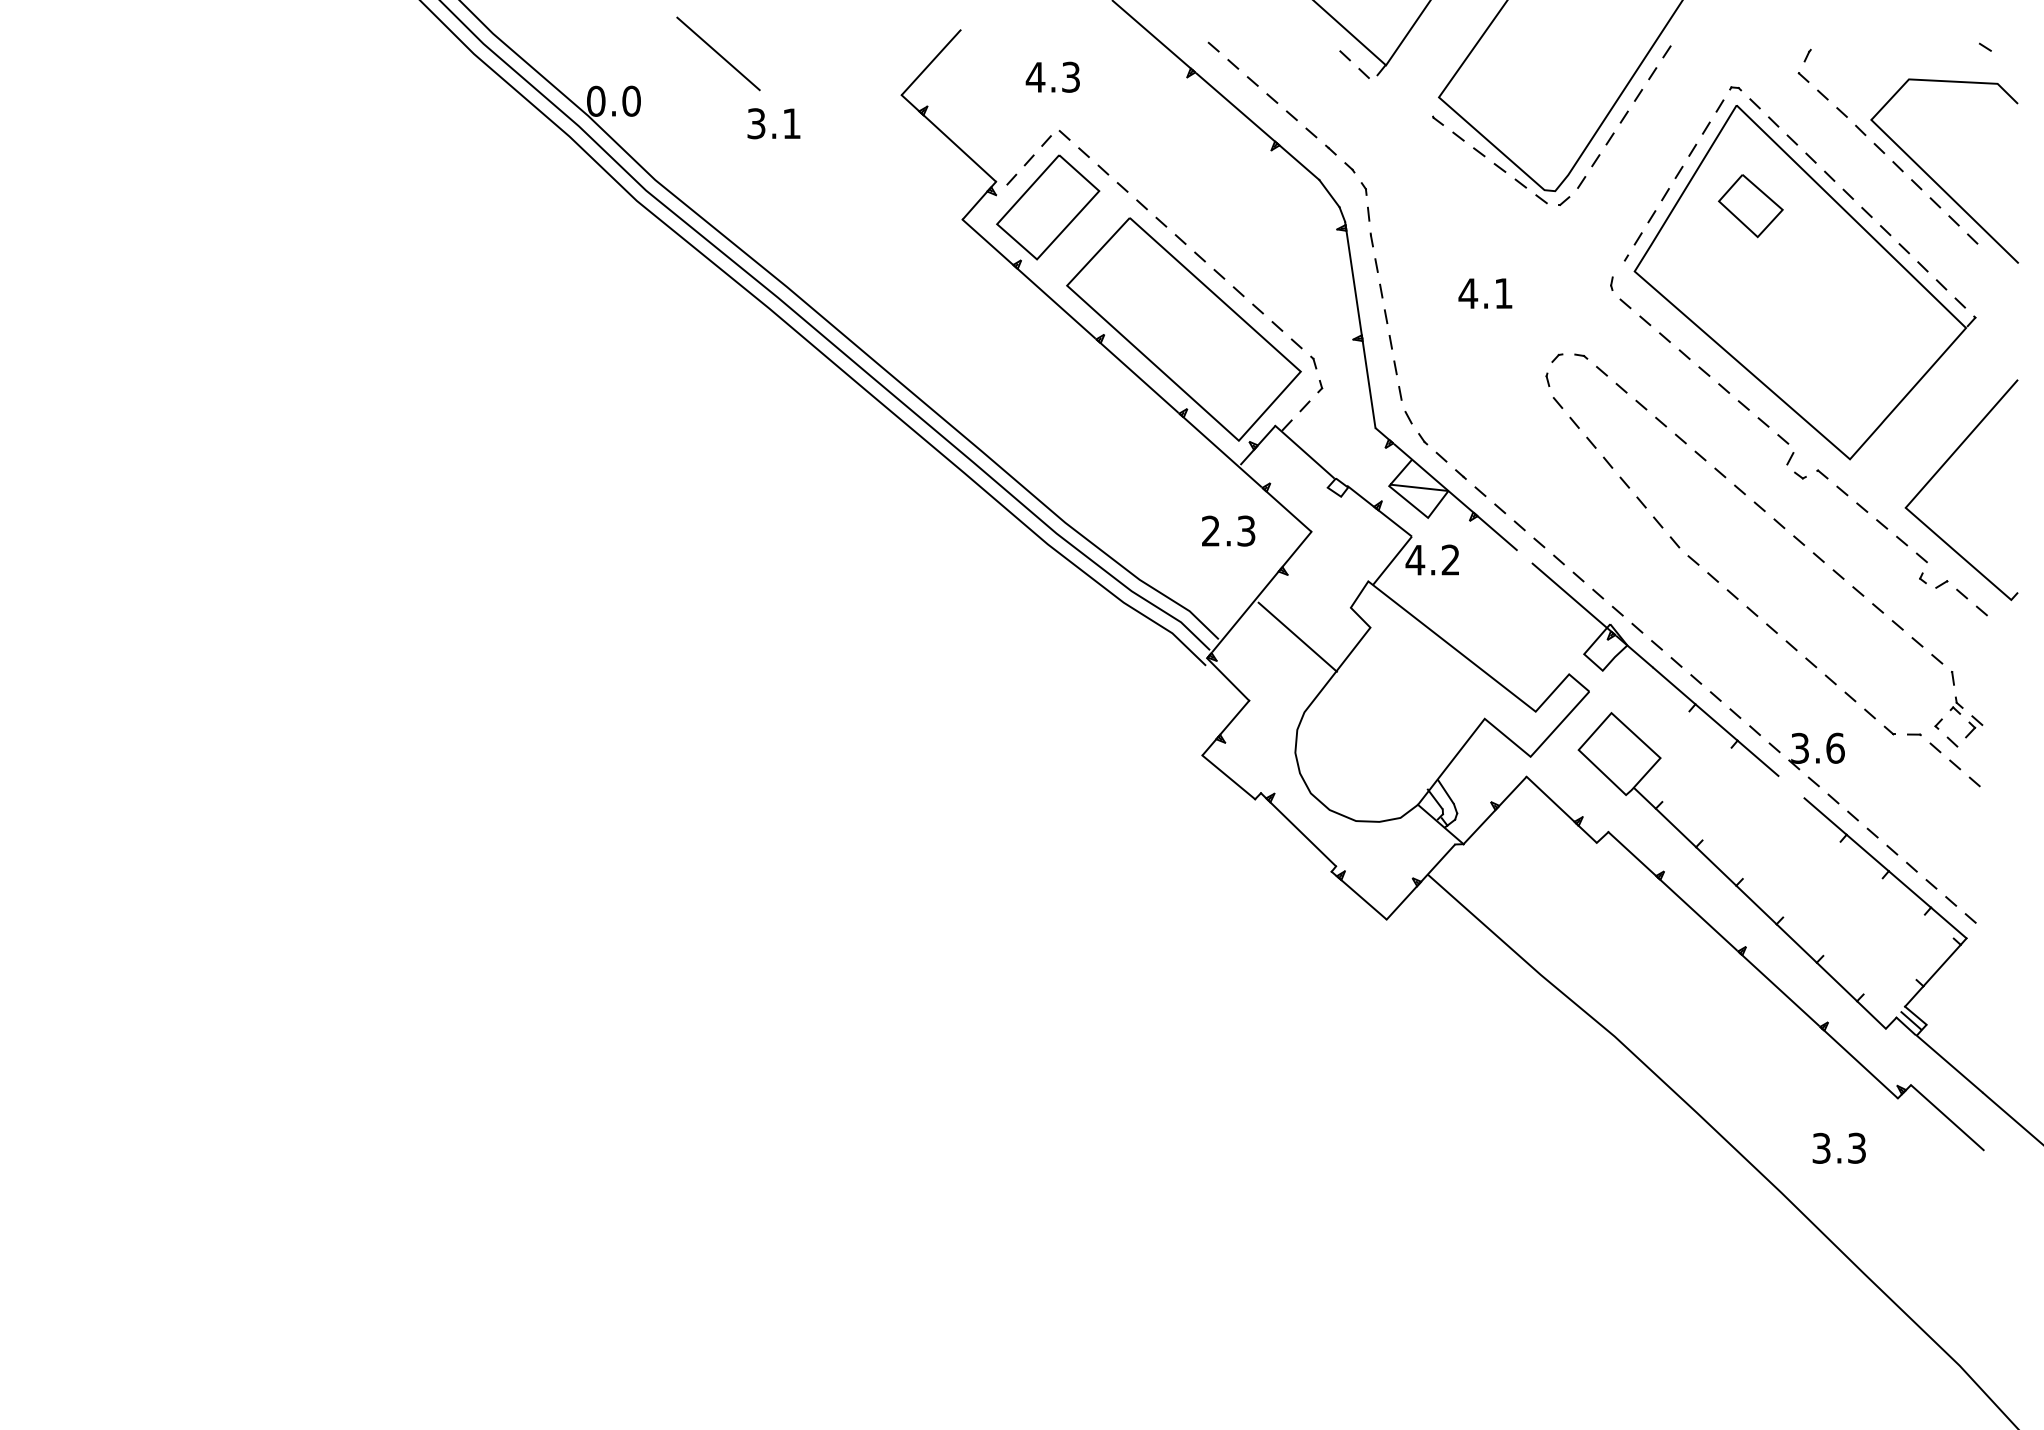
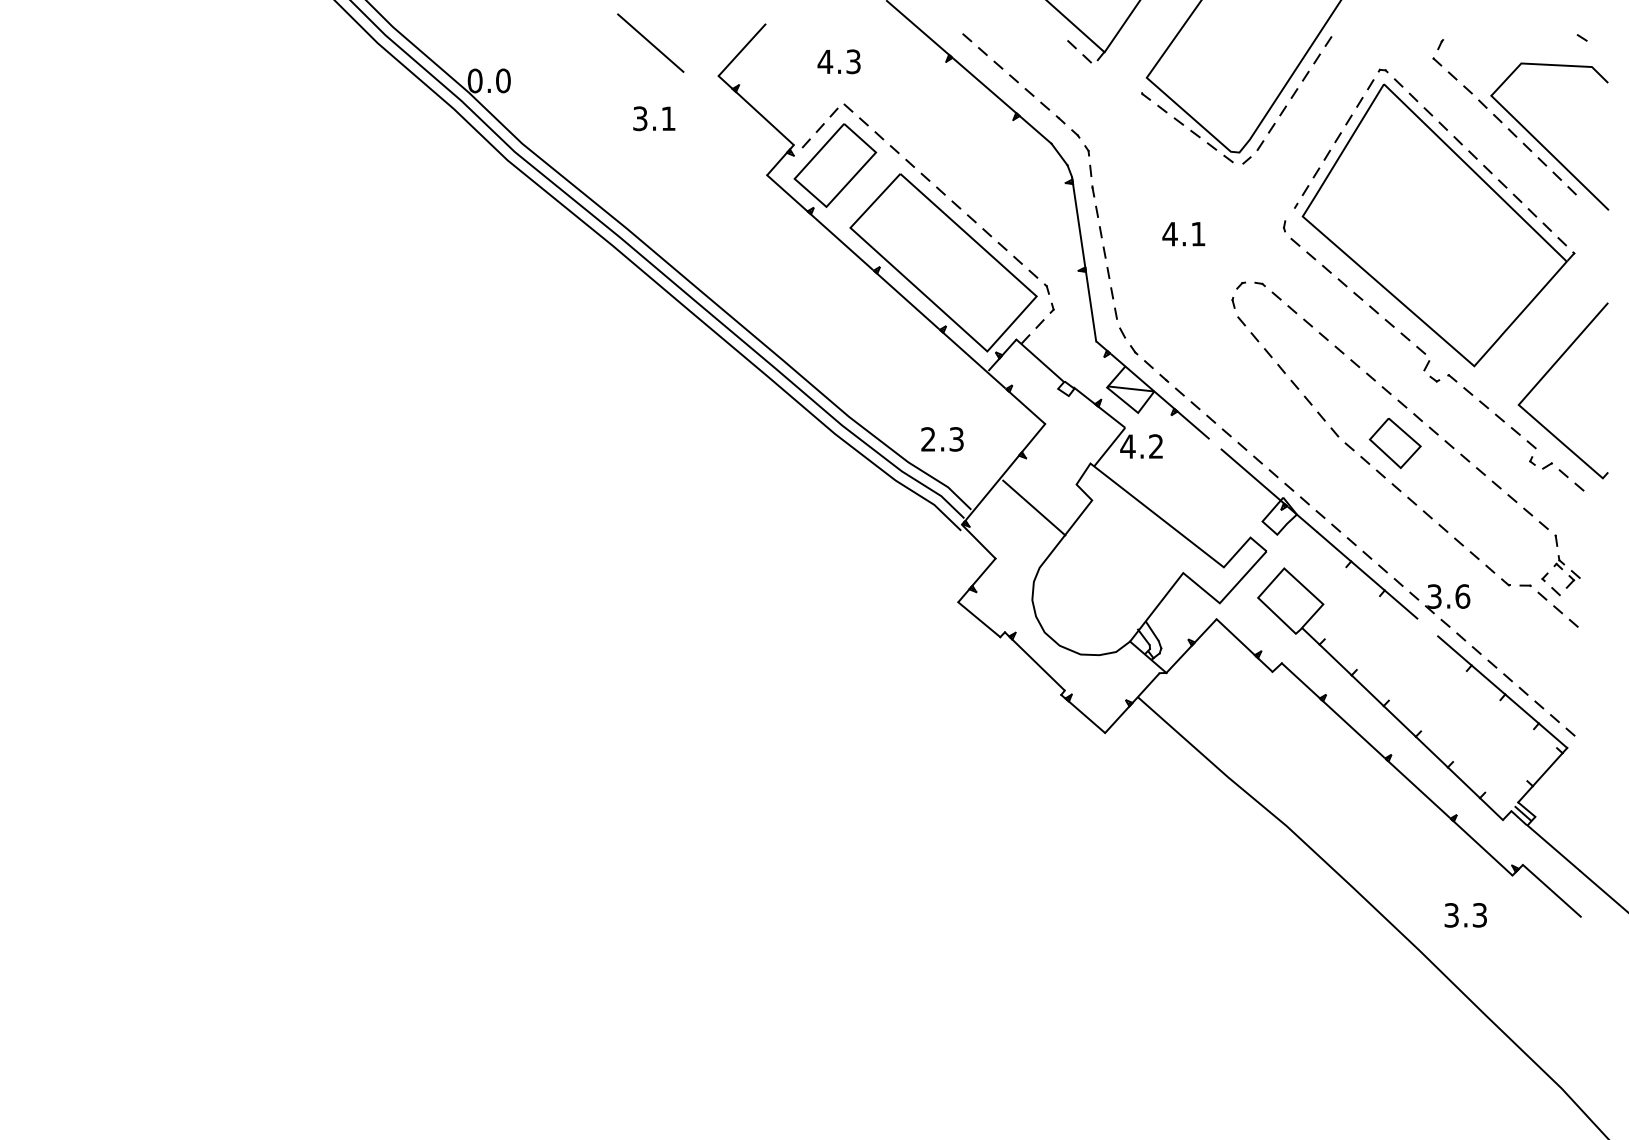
line: (718, 53) -> (650, 42), moved
text: (773, 123) -> (653, 118), moved
part: (1750, 206) -> (1395, 443), moved
text: (1228, 530) -> (942, 438), moved

